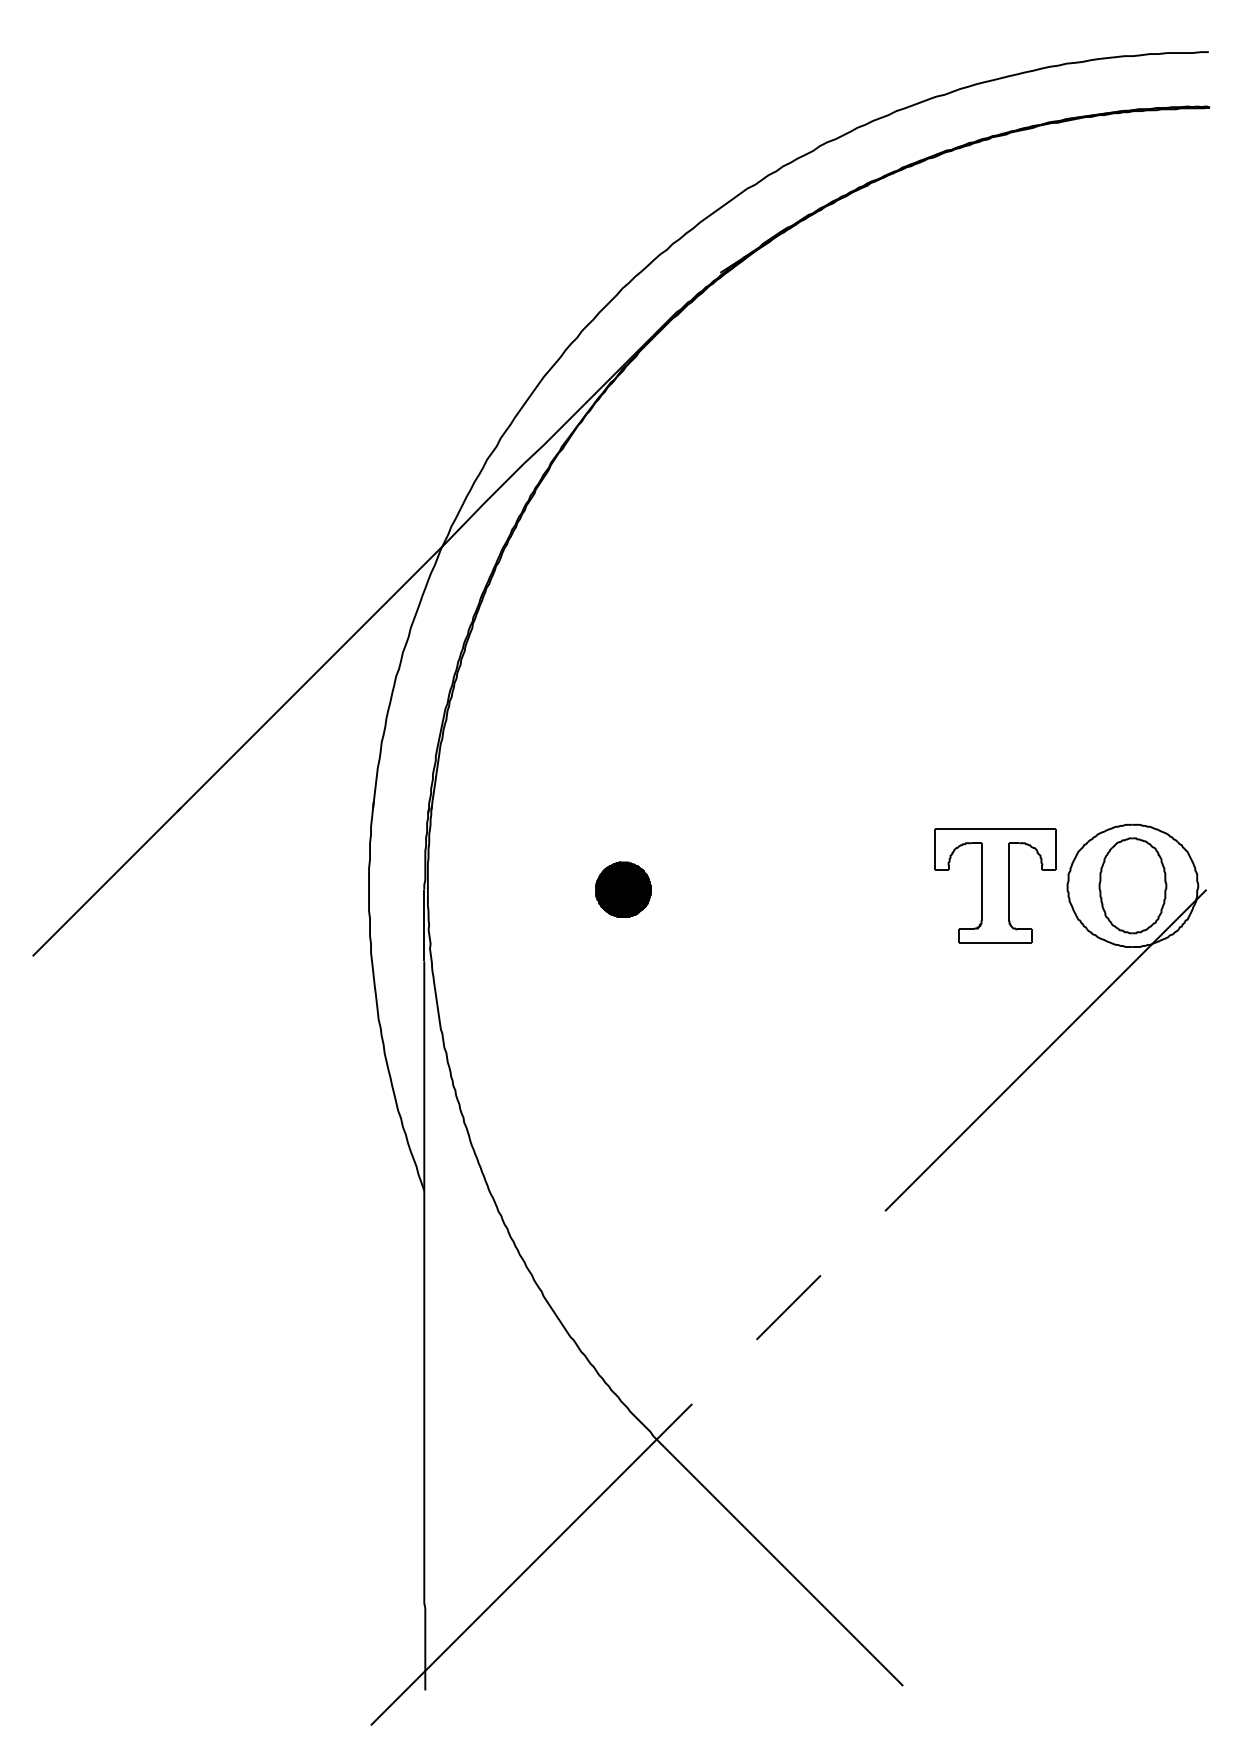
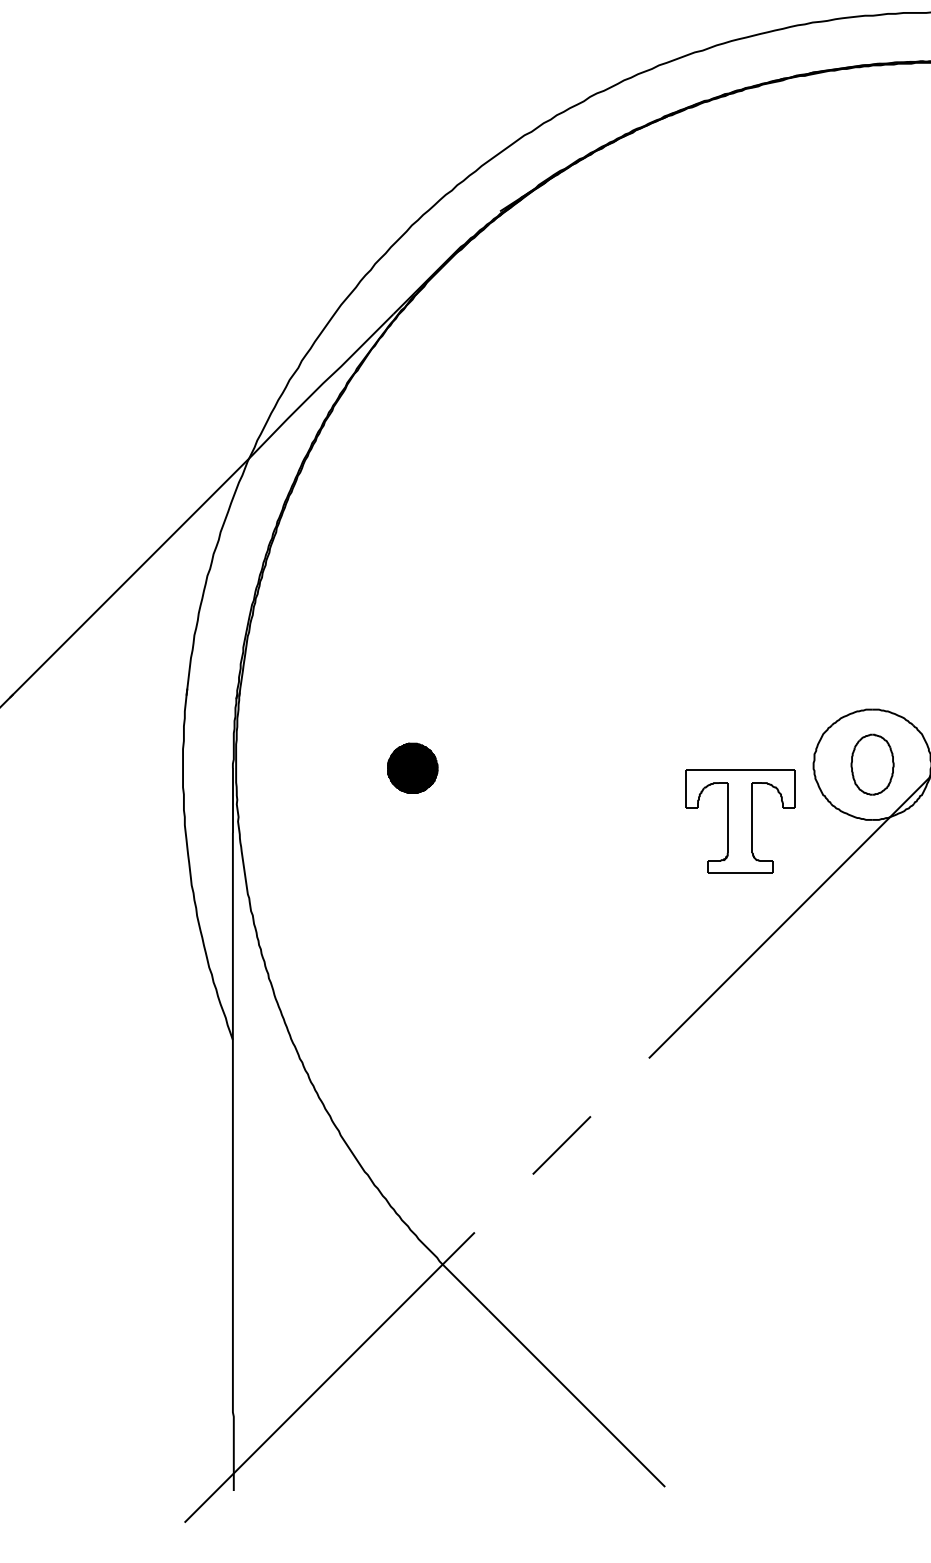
part: (995, 885) -> (740, 821), moved
part: (1132, 885) -> (872, 764), size x0.7

